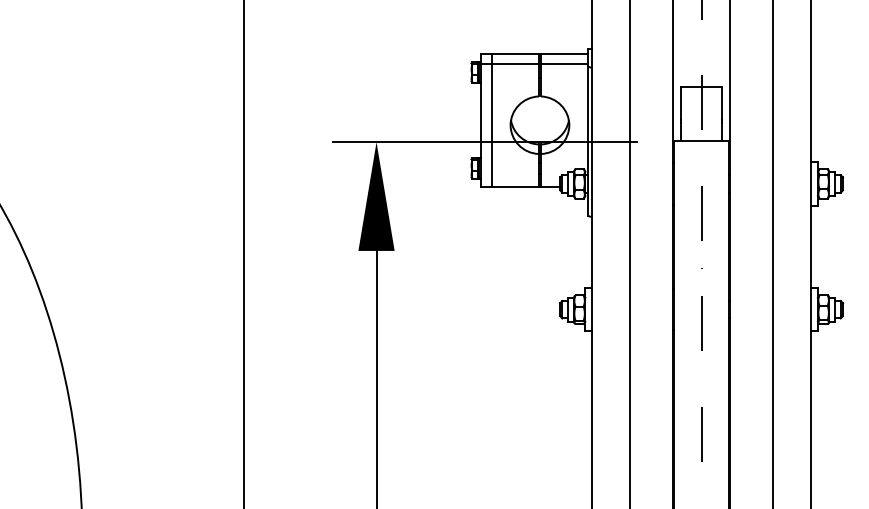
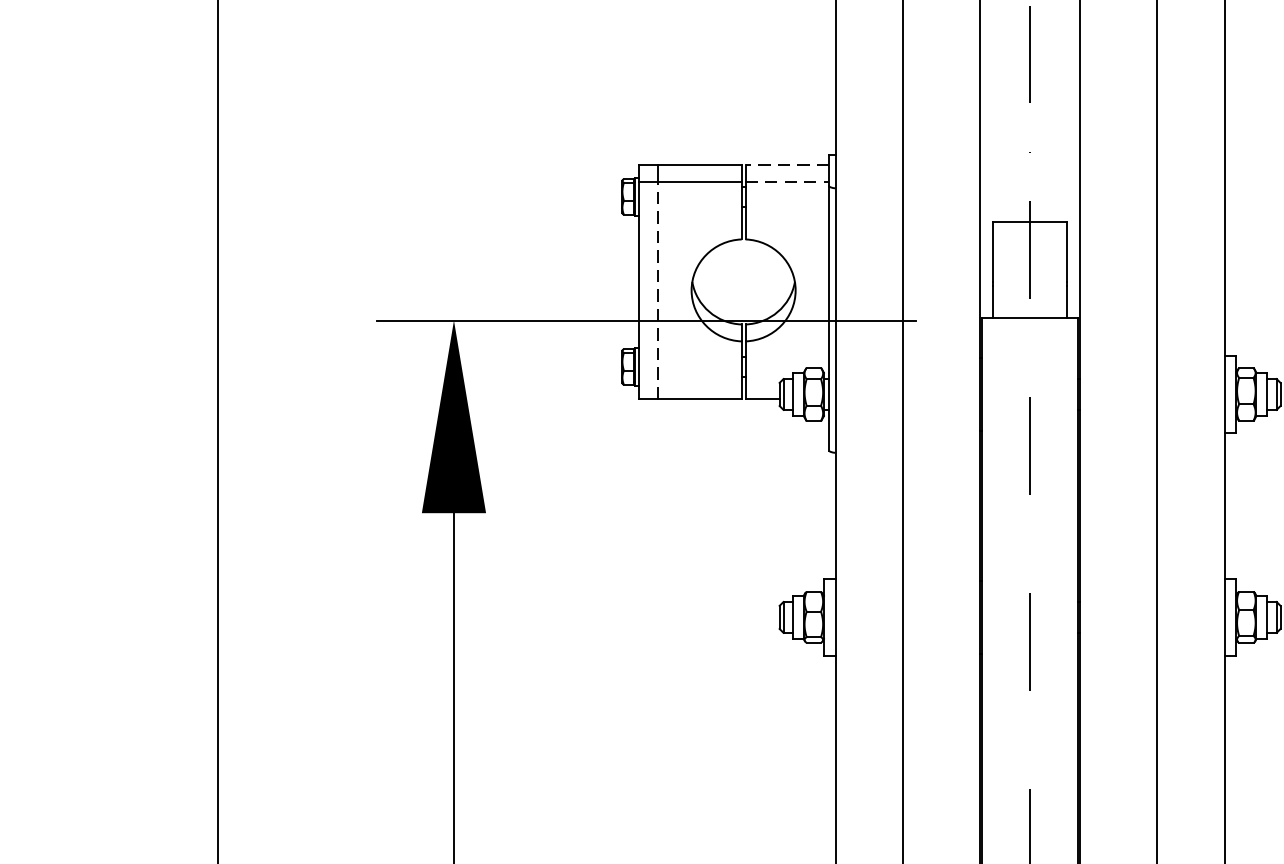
line: (564, 54) -> (787, 165), solid -> dashed
line: (564, 63) -> (787, 180), solid -> dashed
line: (491, 124) -> (657, 289), solid -> dashed

